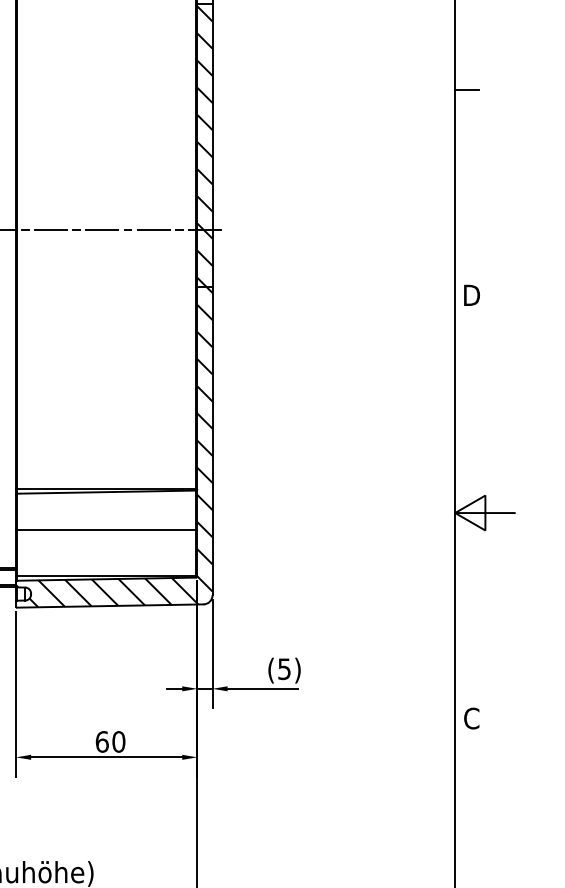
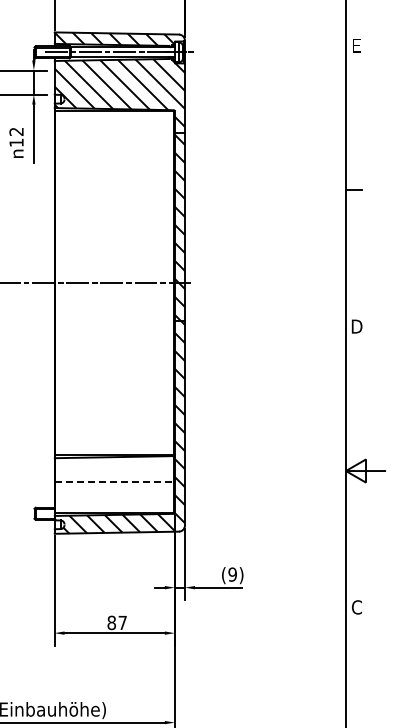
line: (107, 530) -> (115, 482), solid -> dashed
text: (284, 668) -> (232, 574), (5) -> (9)
text: (110, 741) -> (117, 622), 60 -> 87

